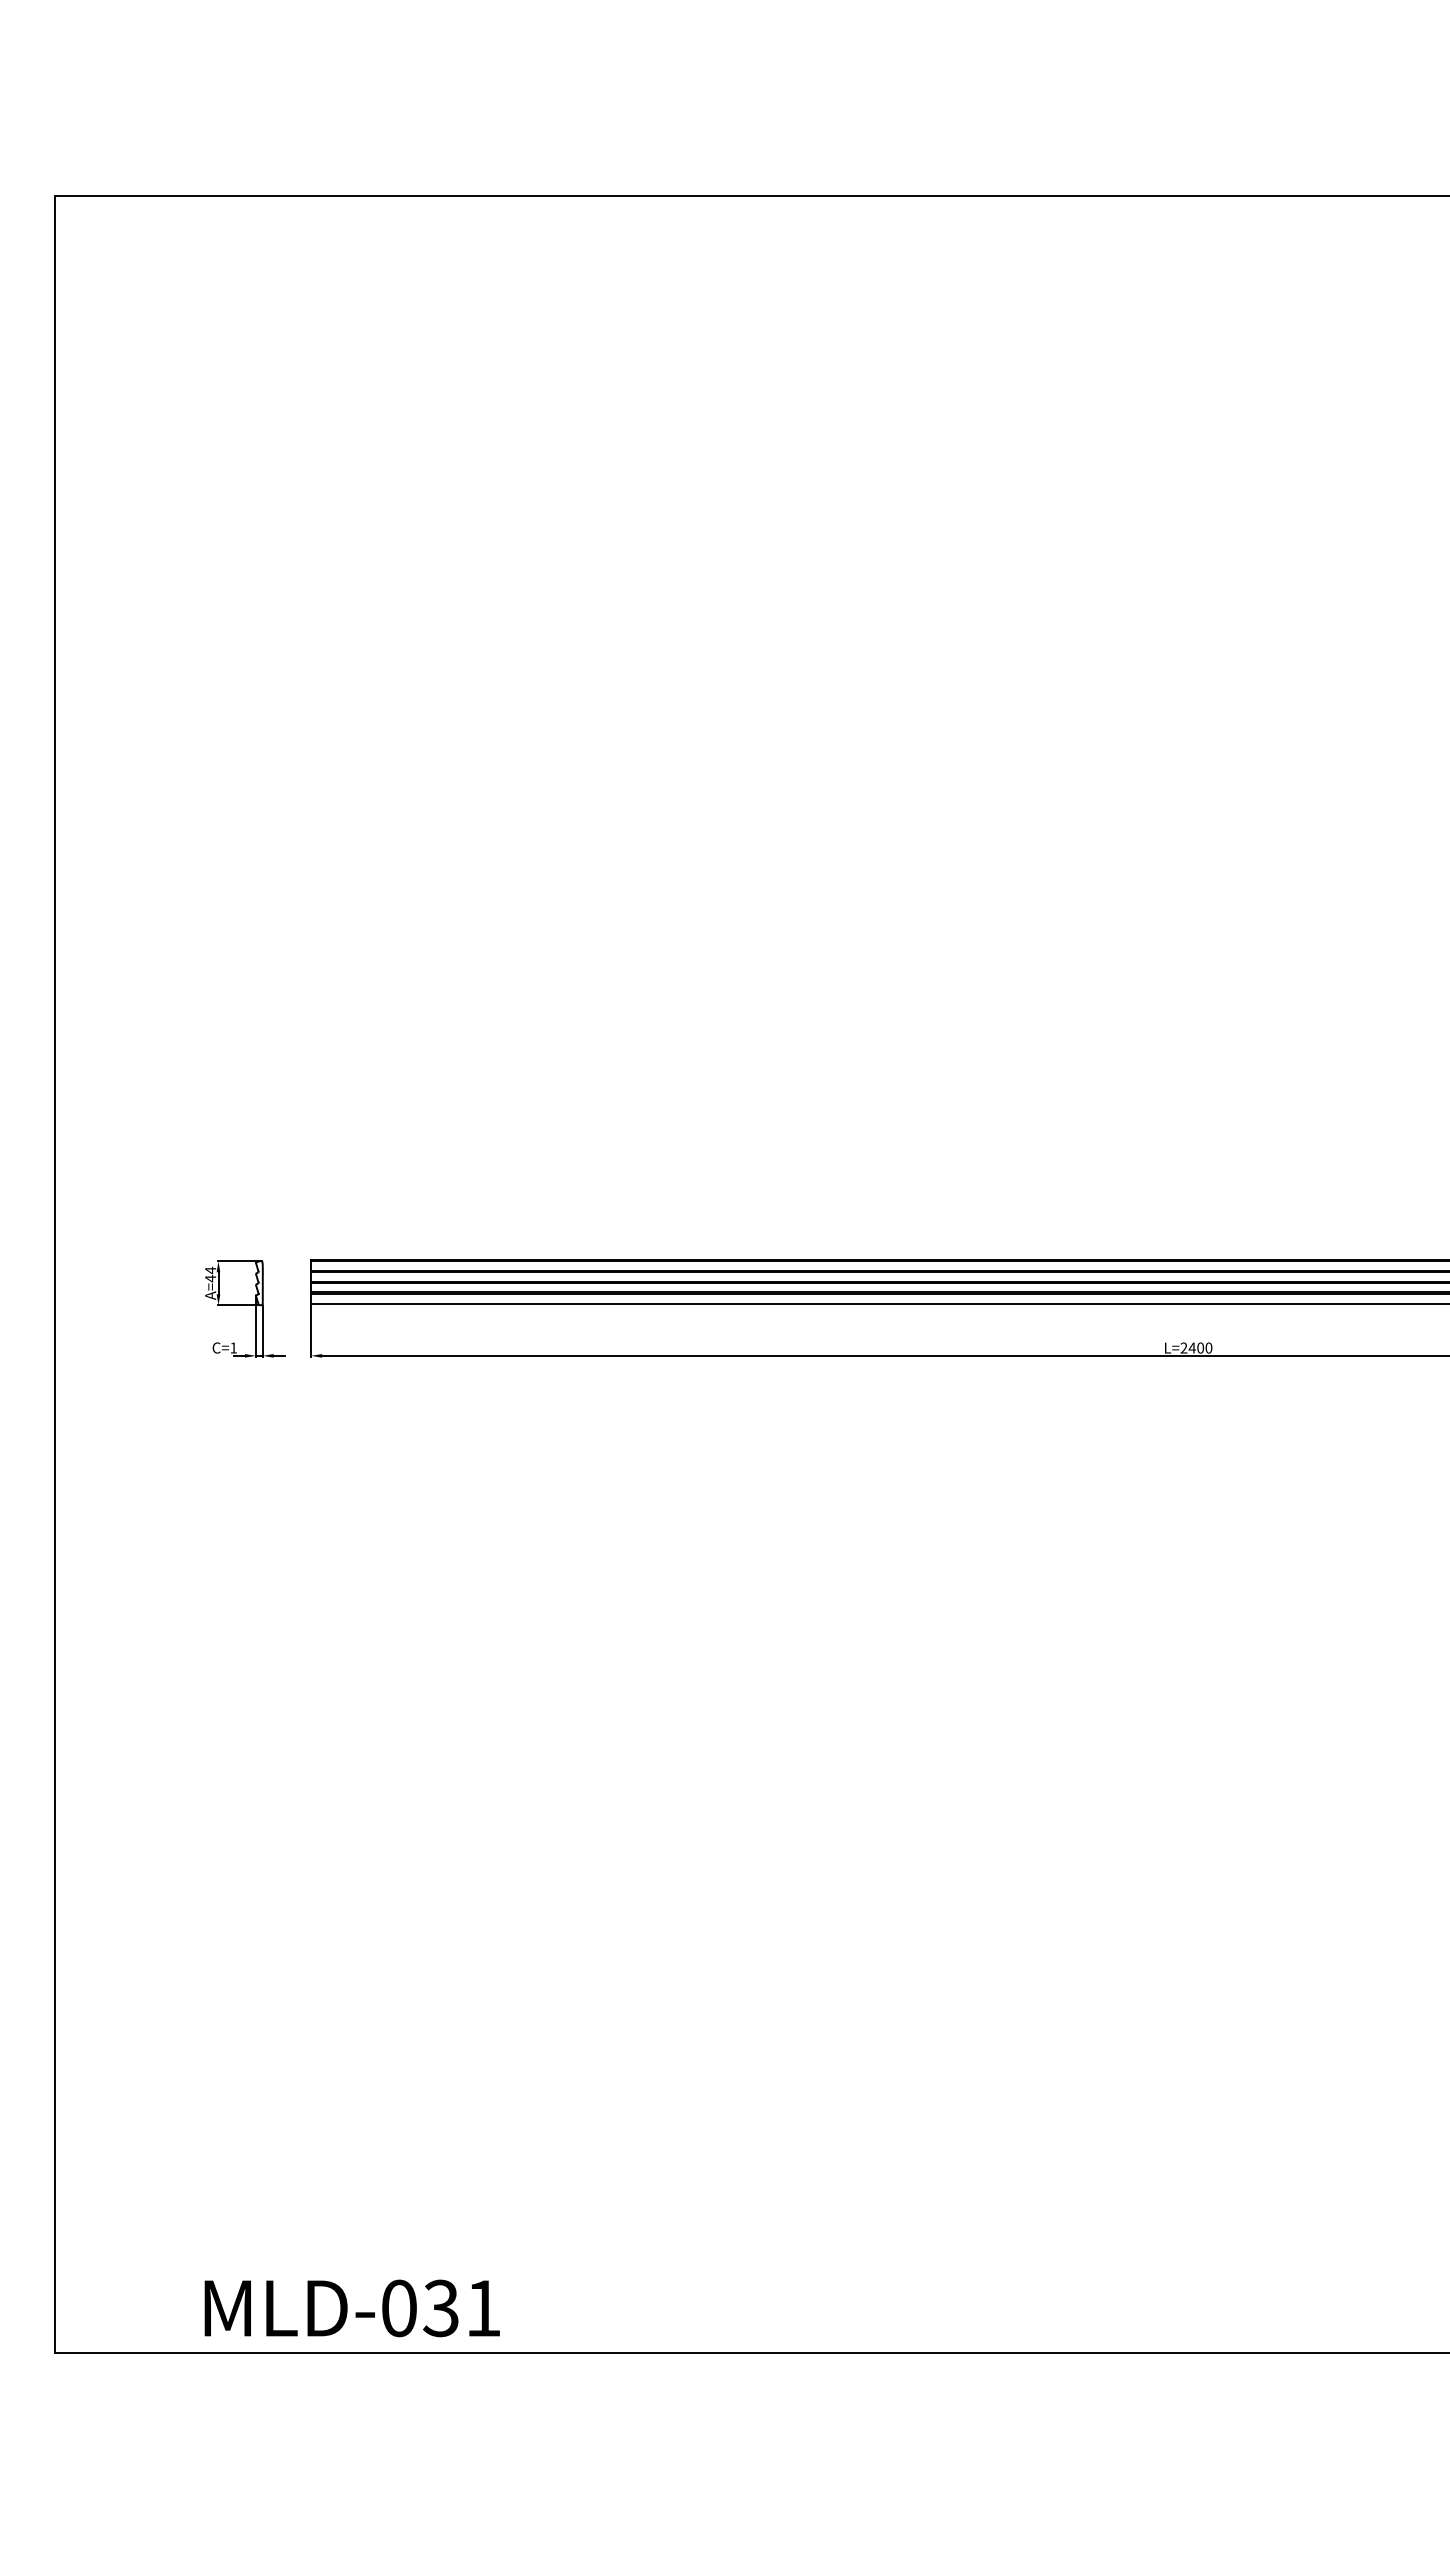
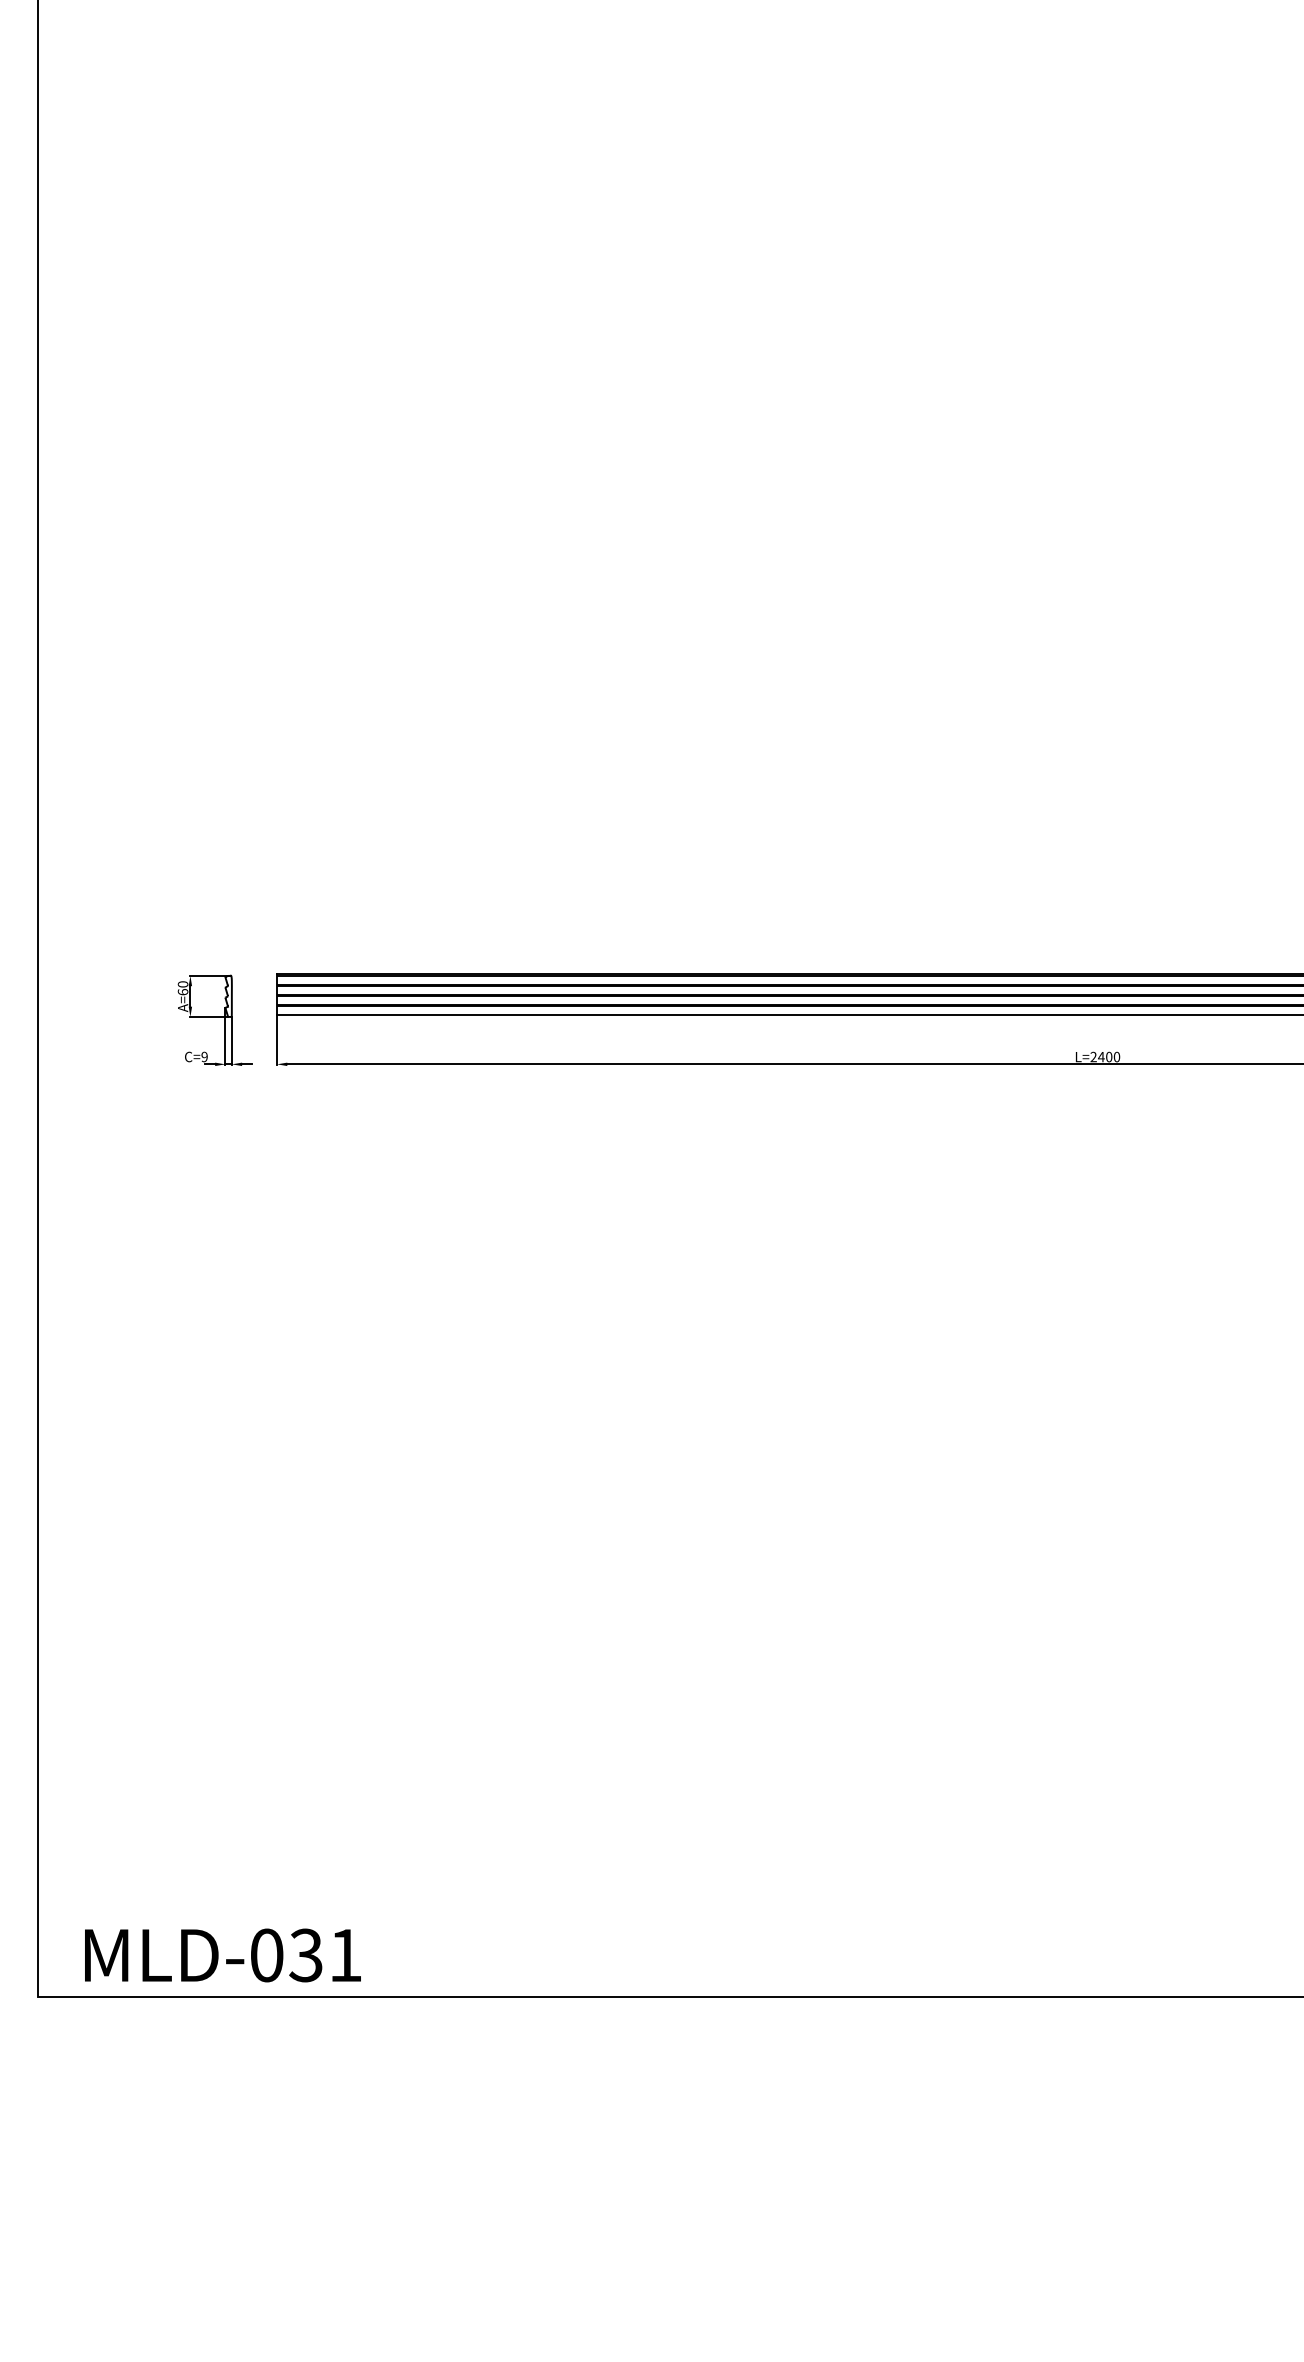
text: (210, 1274) -> (182, 988), =44 -> =60
text: (233, 1347) -> (204, 1056), =1 -> =9
text: (351, 2308) -> (222, 1955), moved

